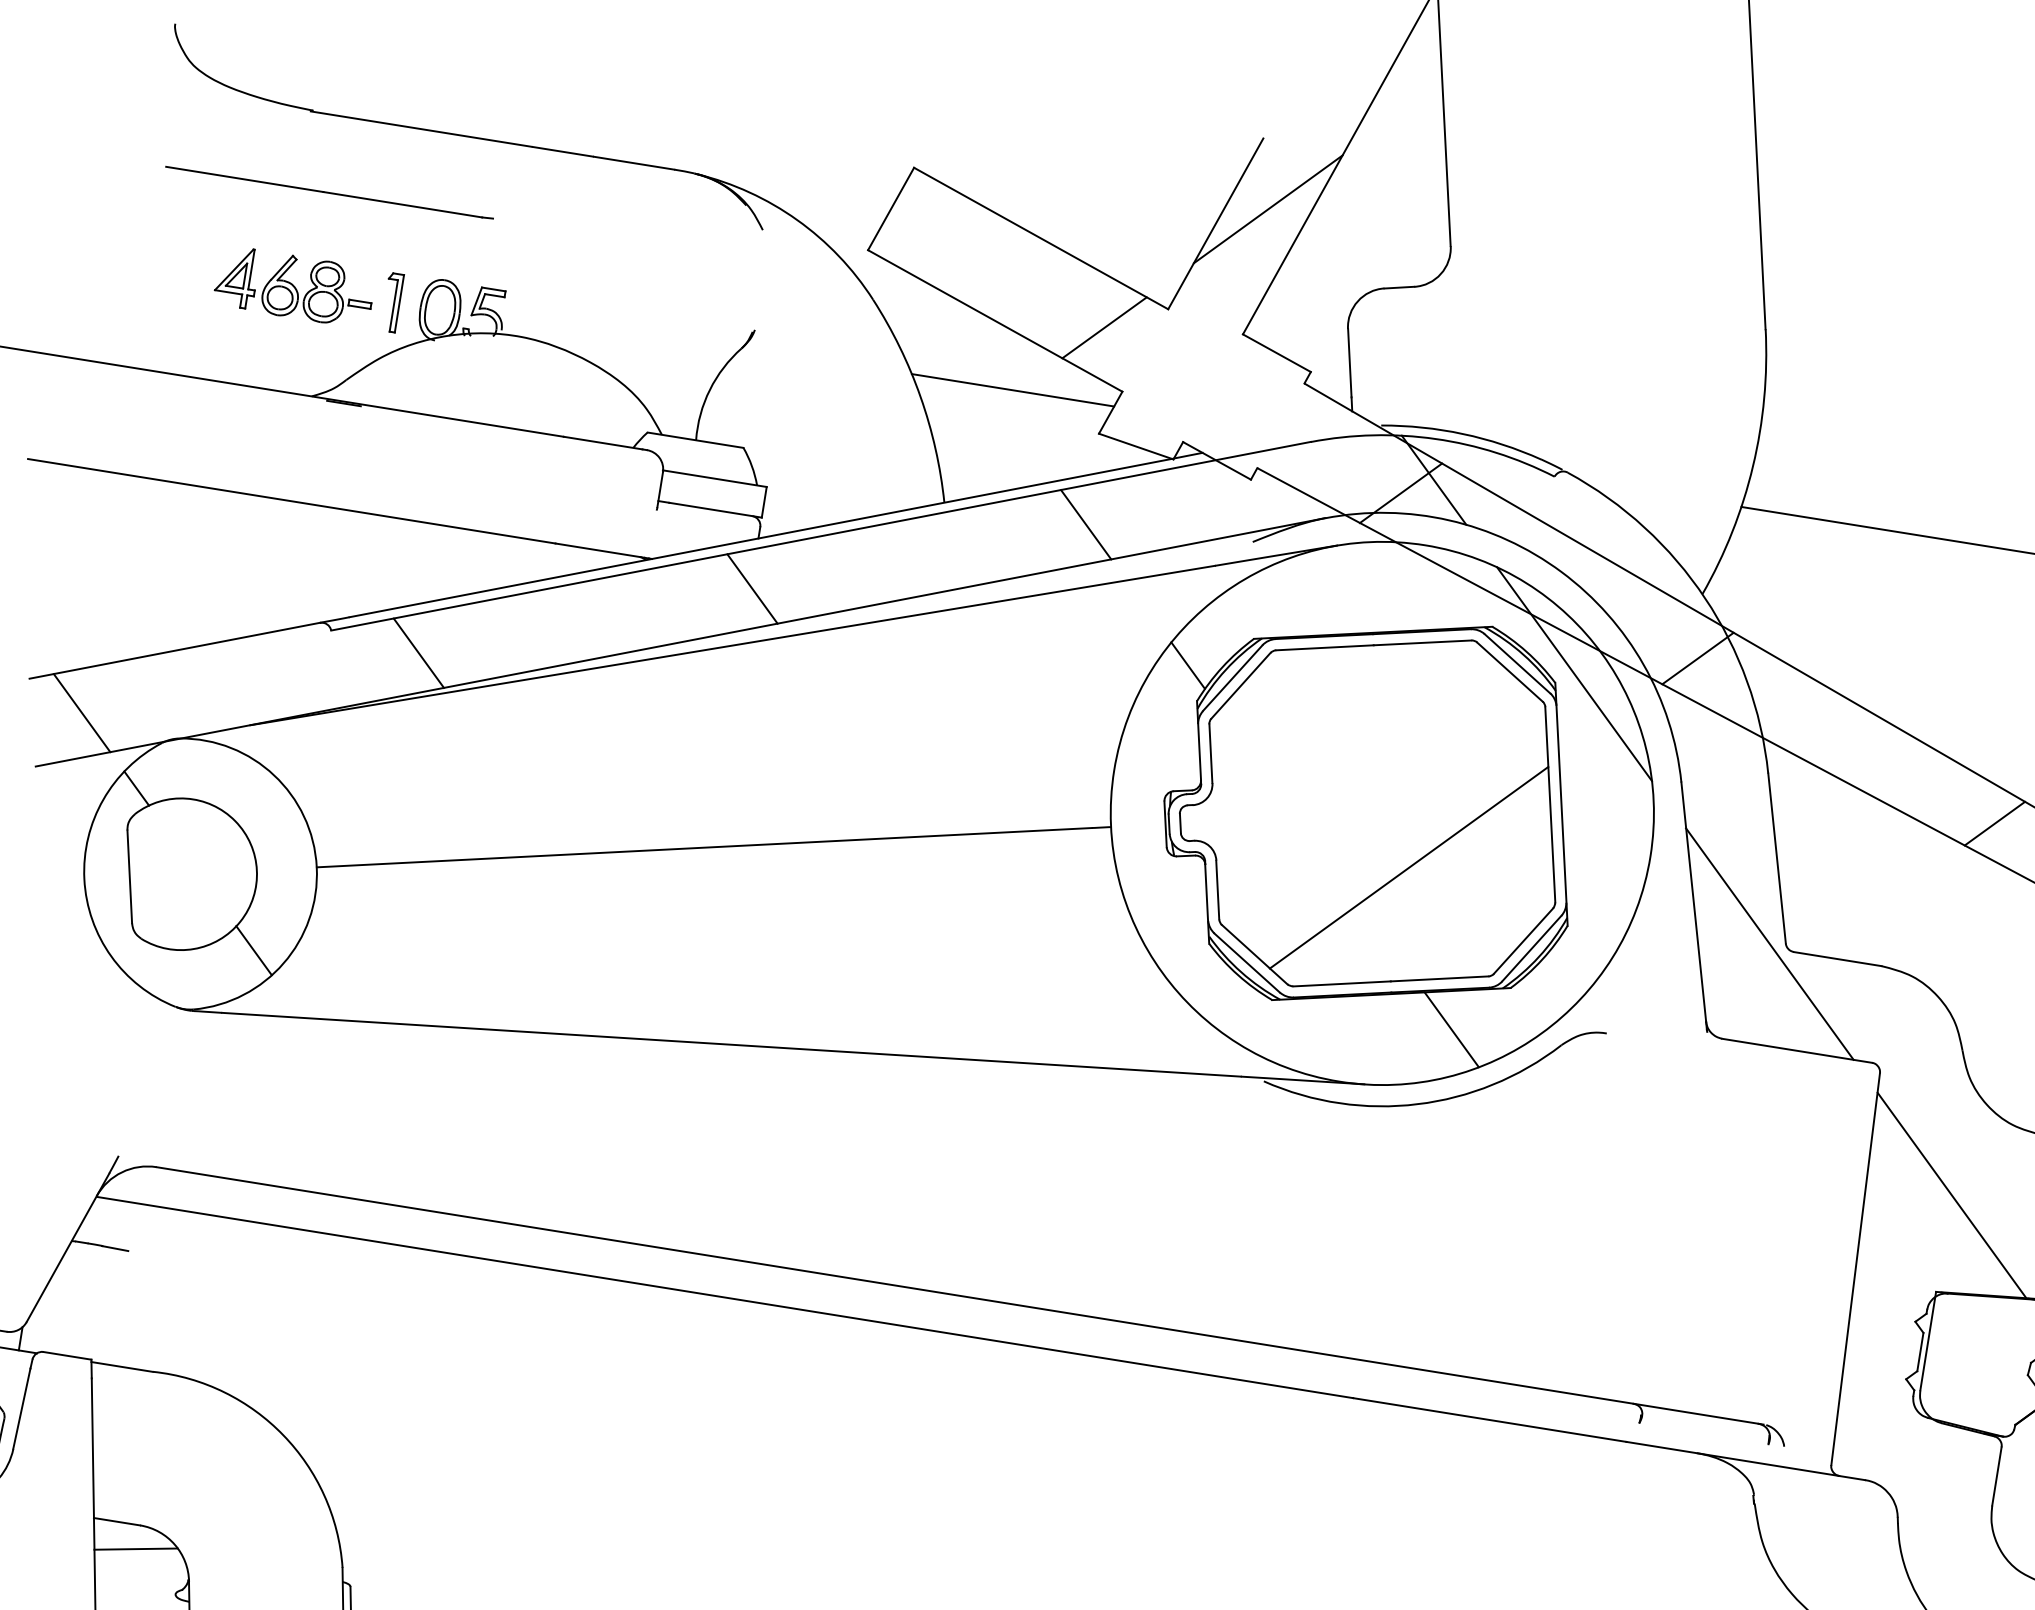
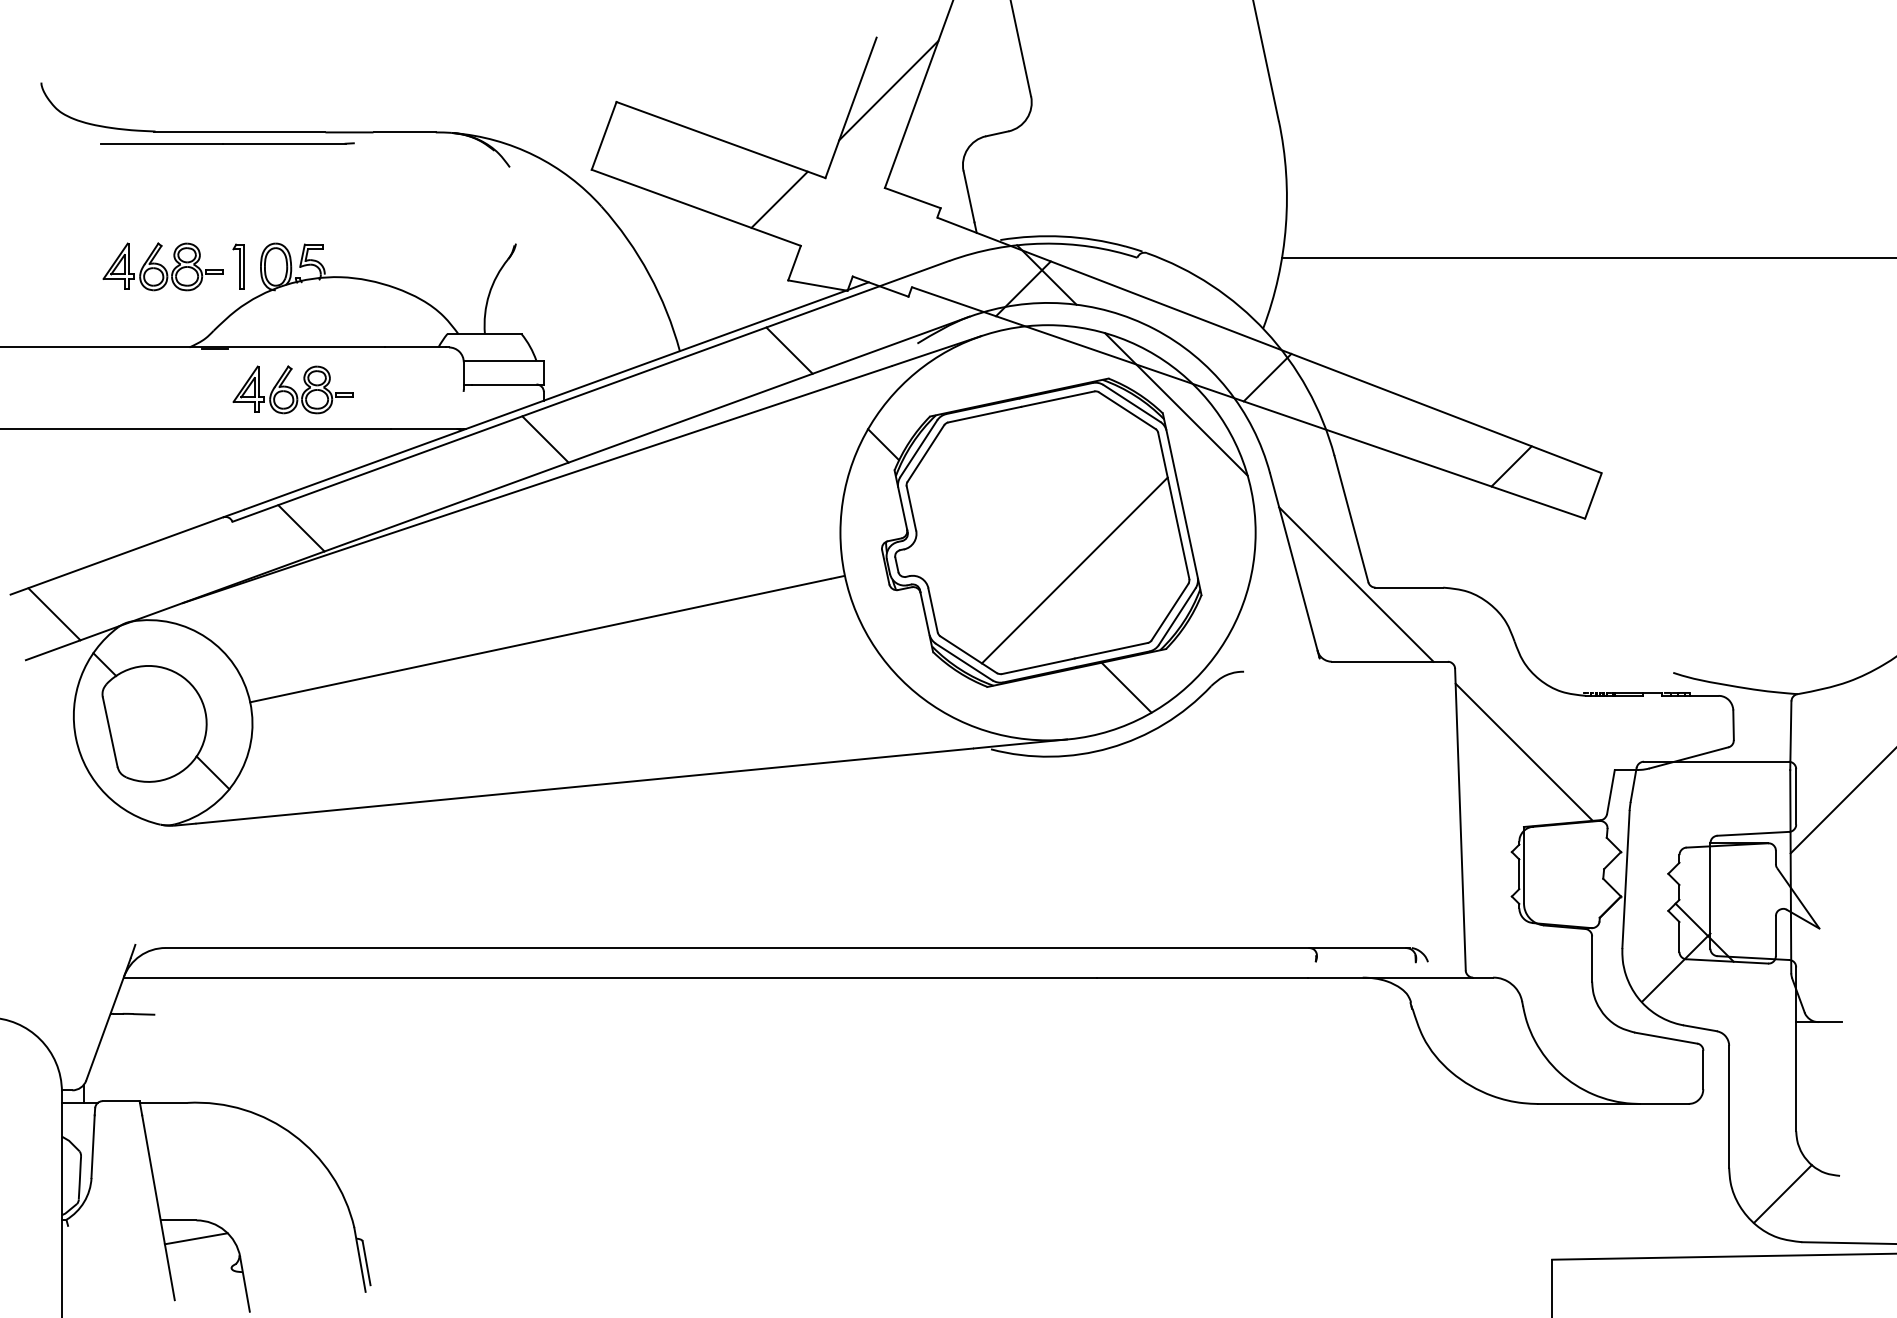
line: (329, 192) -> (227, 143), moved
line: (1012, 390) -> (717, 258), removed
part: (436, 472) -> (292, 389), added

